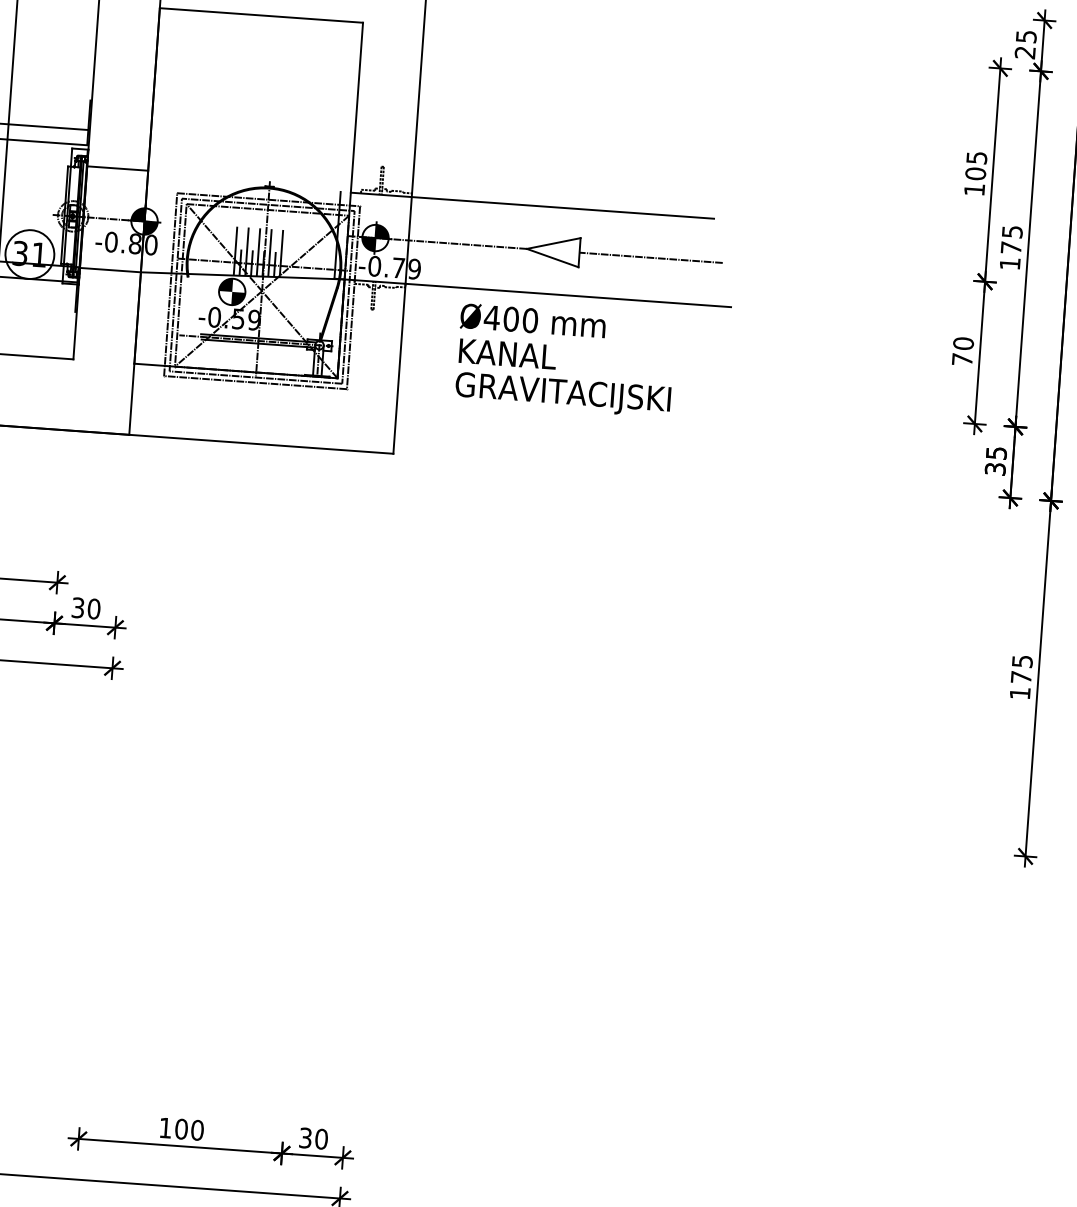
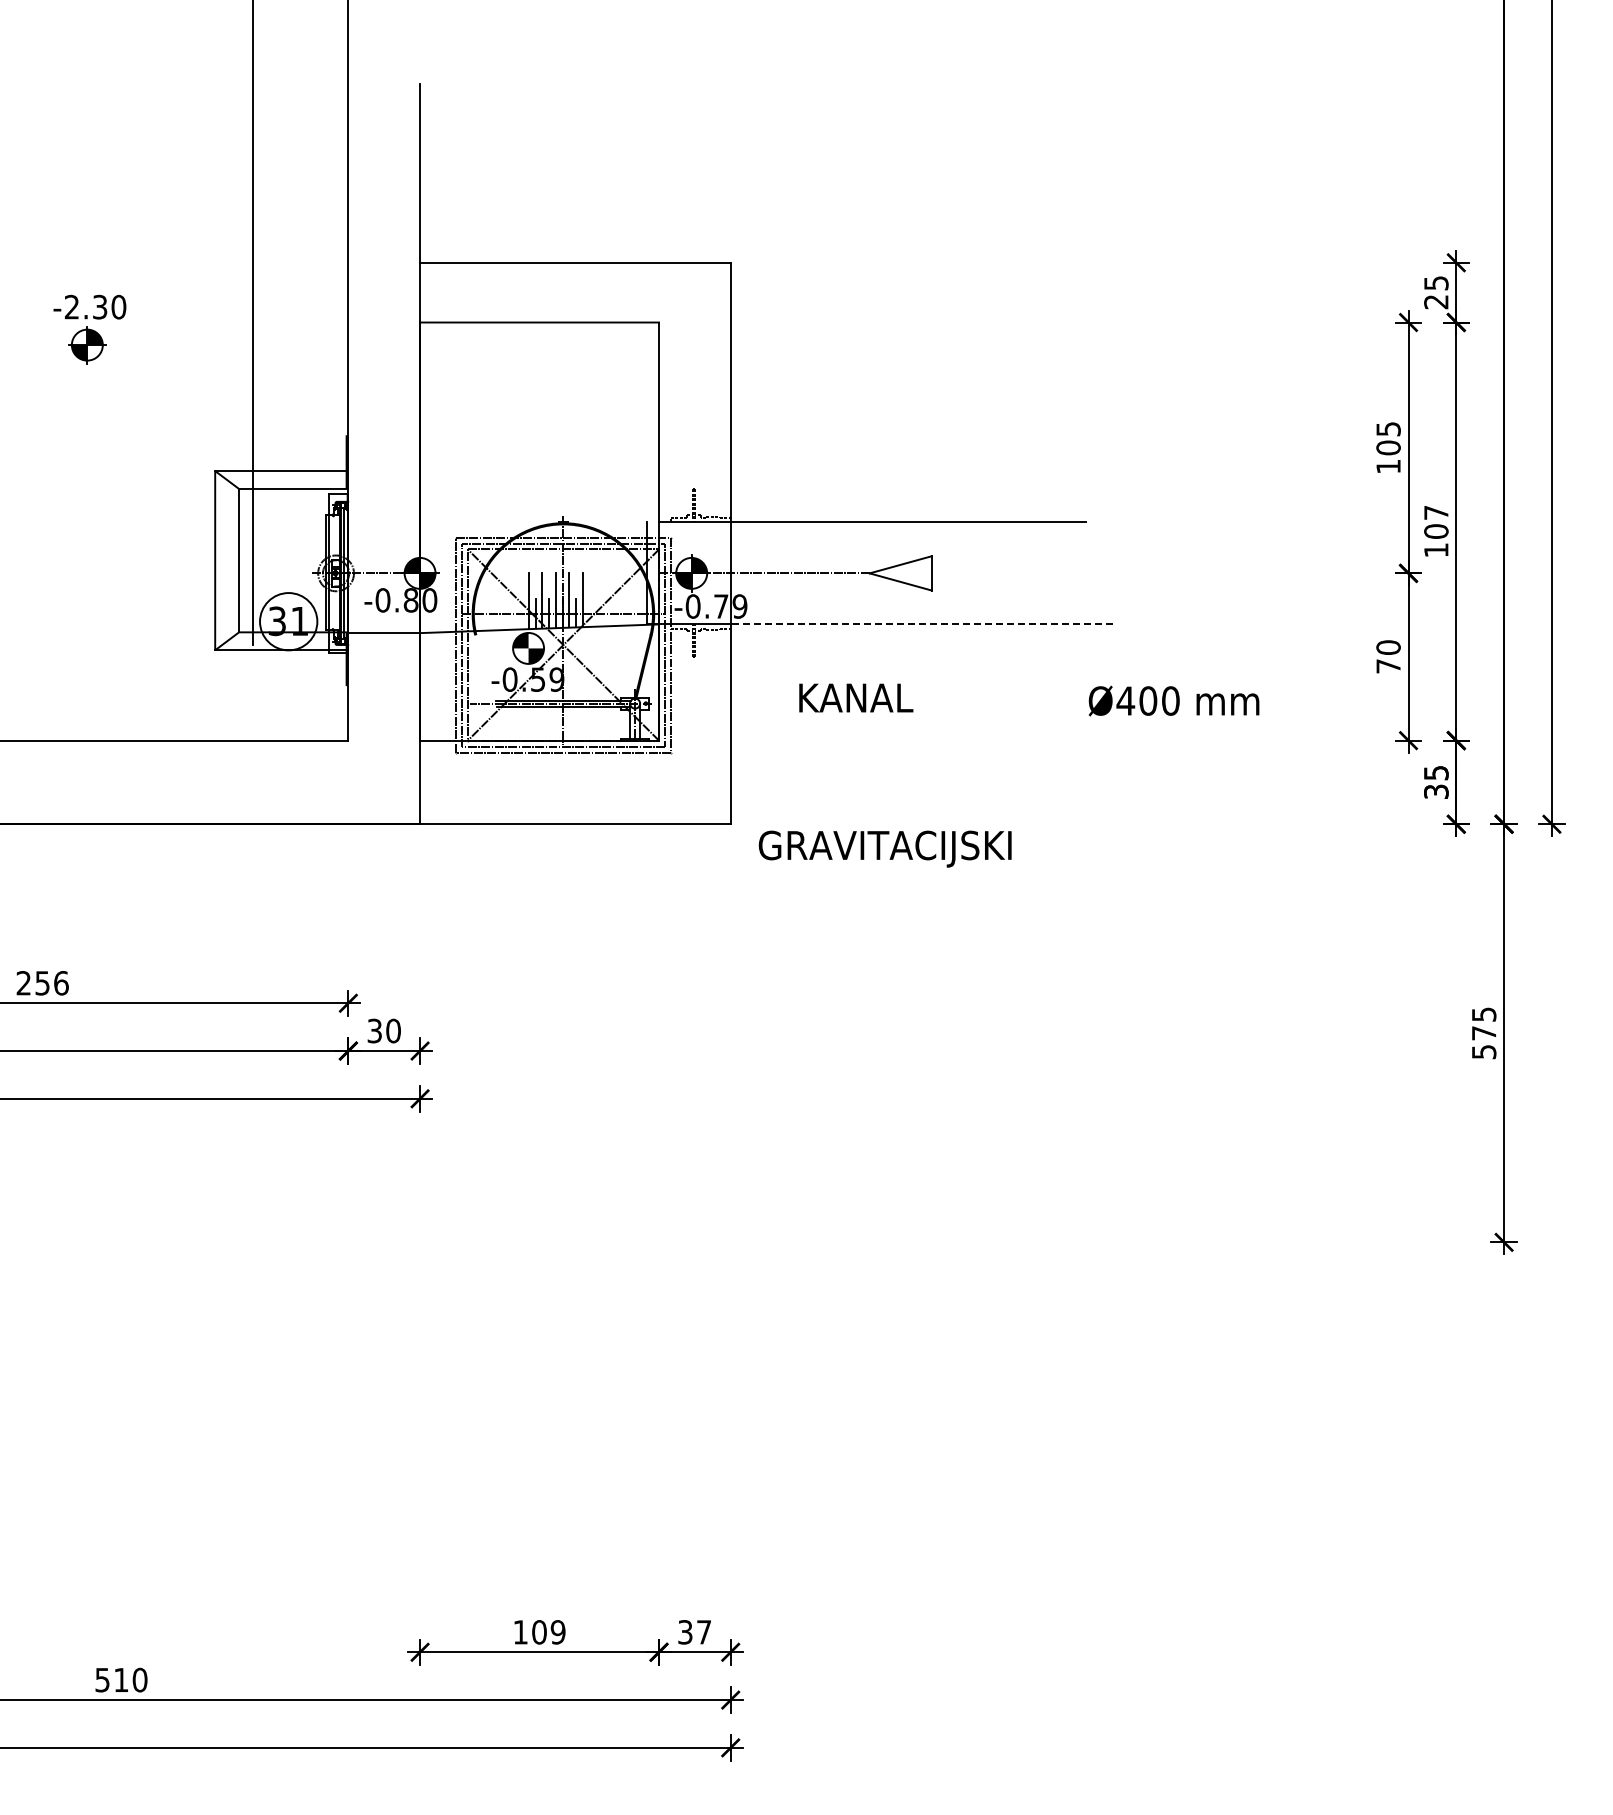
line: (117, 168) -> (384, 513), removed
text: (1011, 240) -> (1436, 522), 175 -> 107
line: (650, 257) -> (1015, 573), removed
line: (567, 295) -> (921, 624), solid -> dashed
text: (532, 320) -> (1173, 700), moved
text: (562, 394) -> (884, 848), moved
text: (1020, 693) -> (1484, 1052), 175 -> 575
text: (196, 1130) -> (557, 1632), 100 -> 109
text: (321, 1139) -> (703, 1632), 30 -> 37

